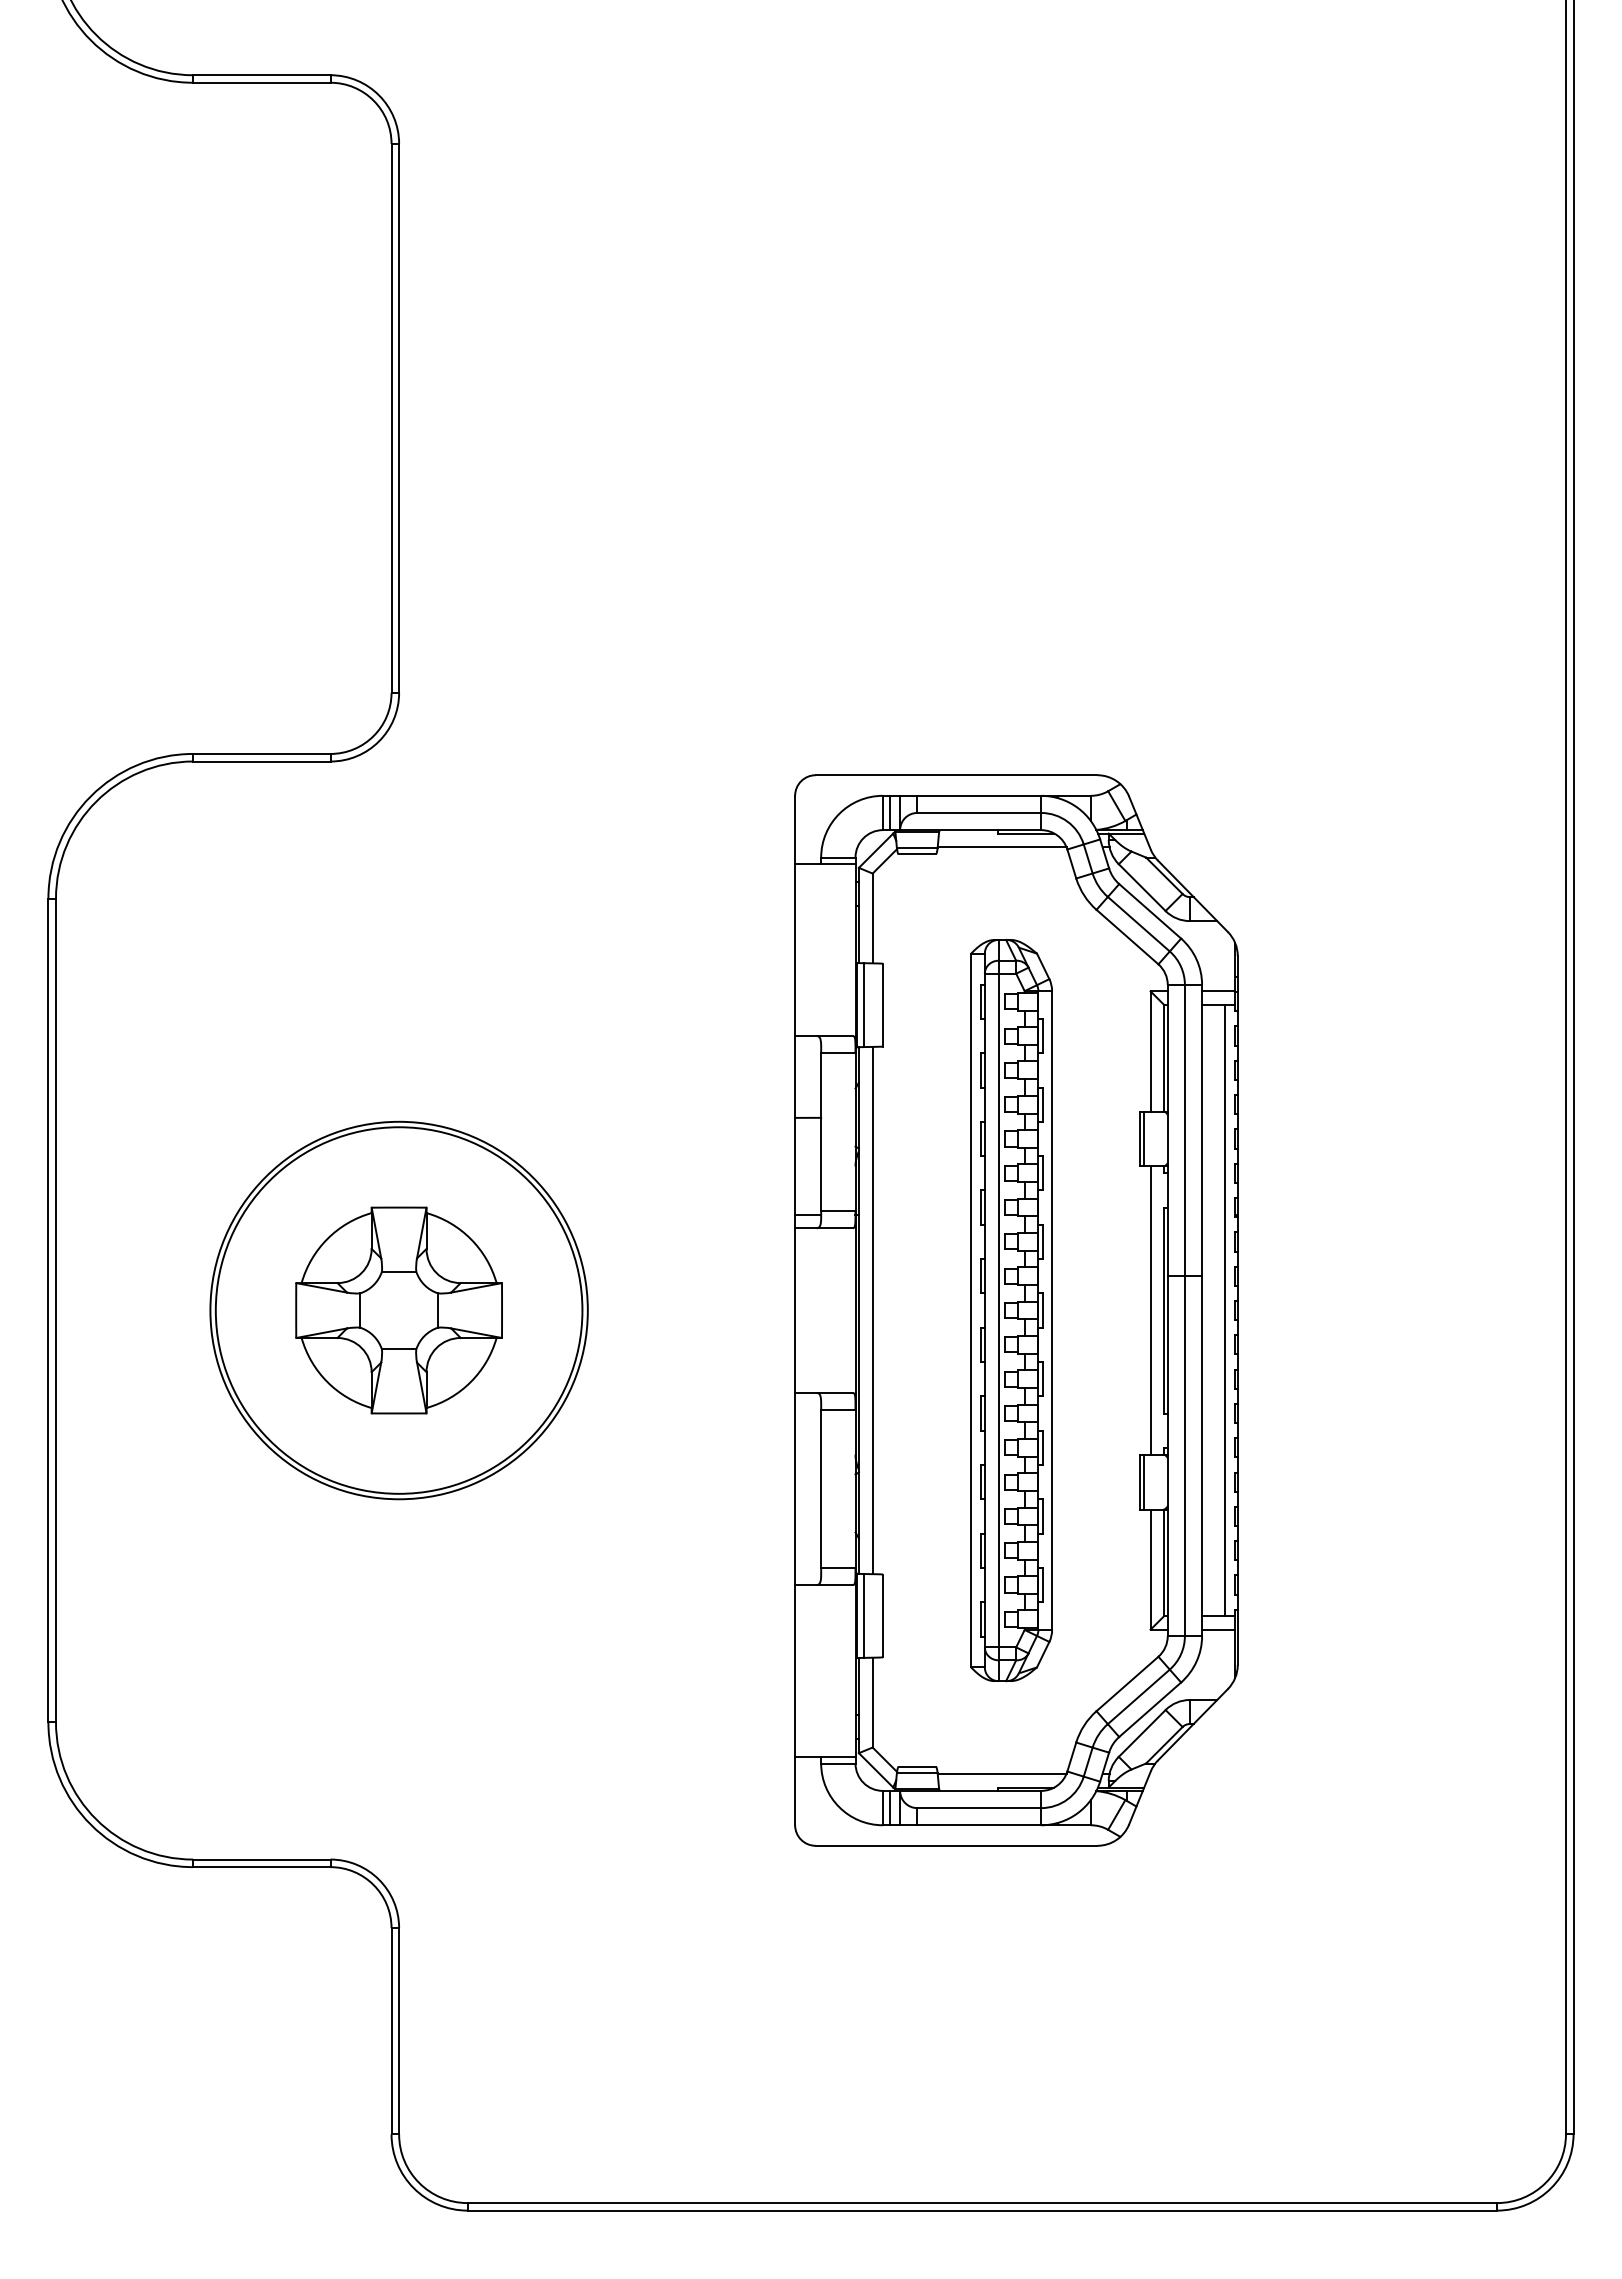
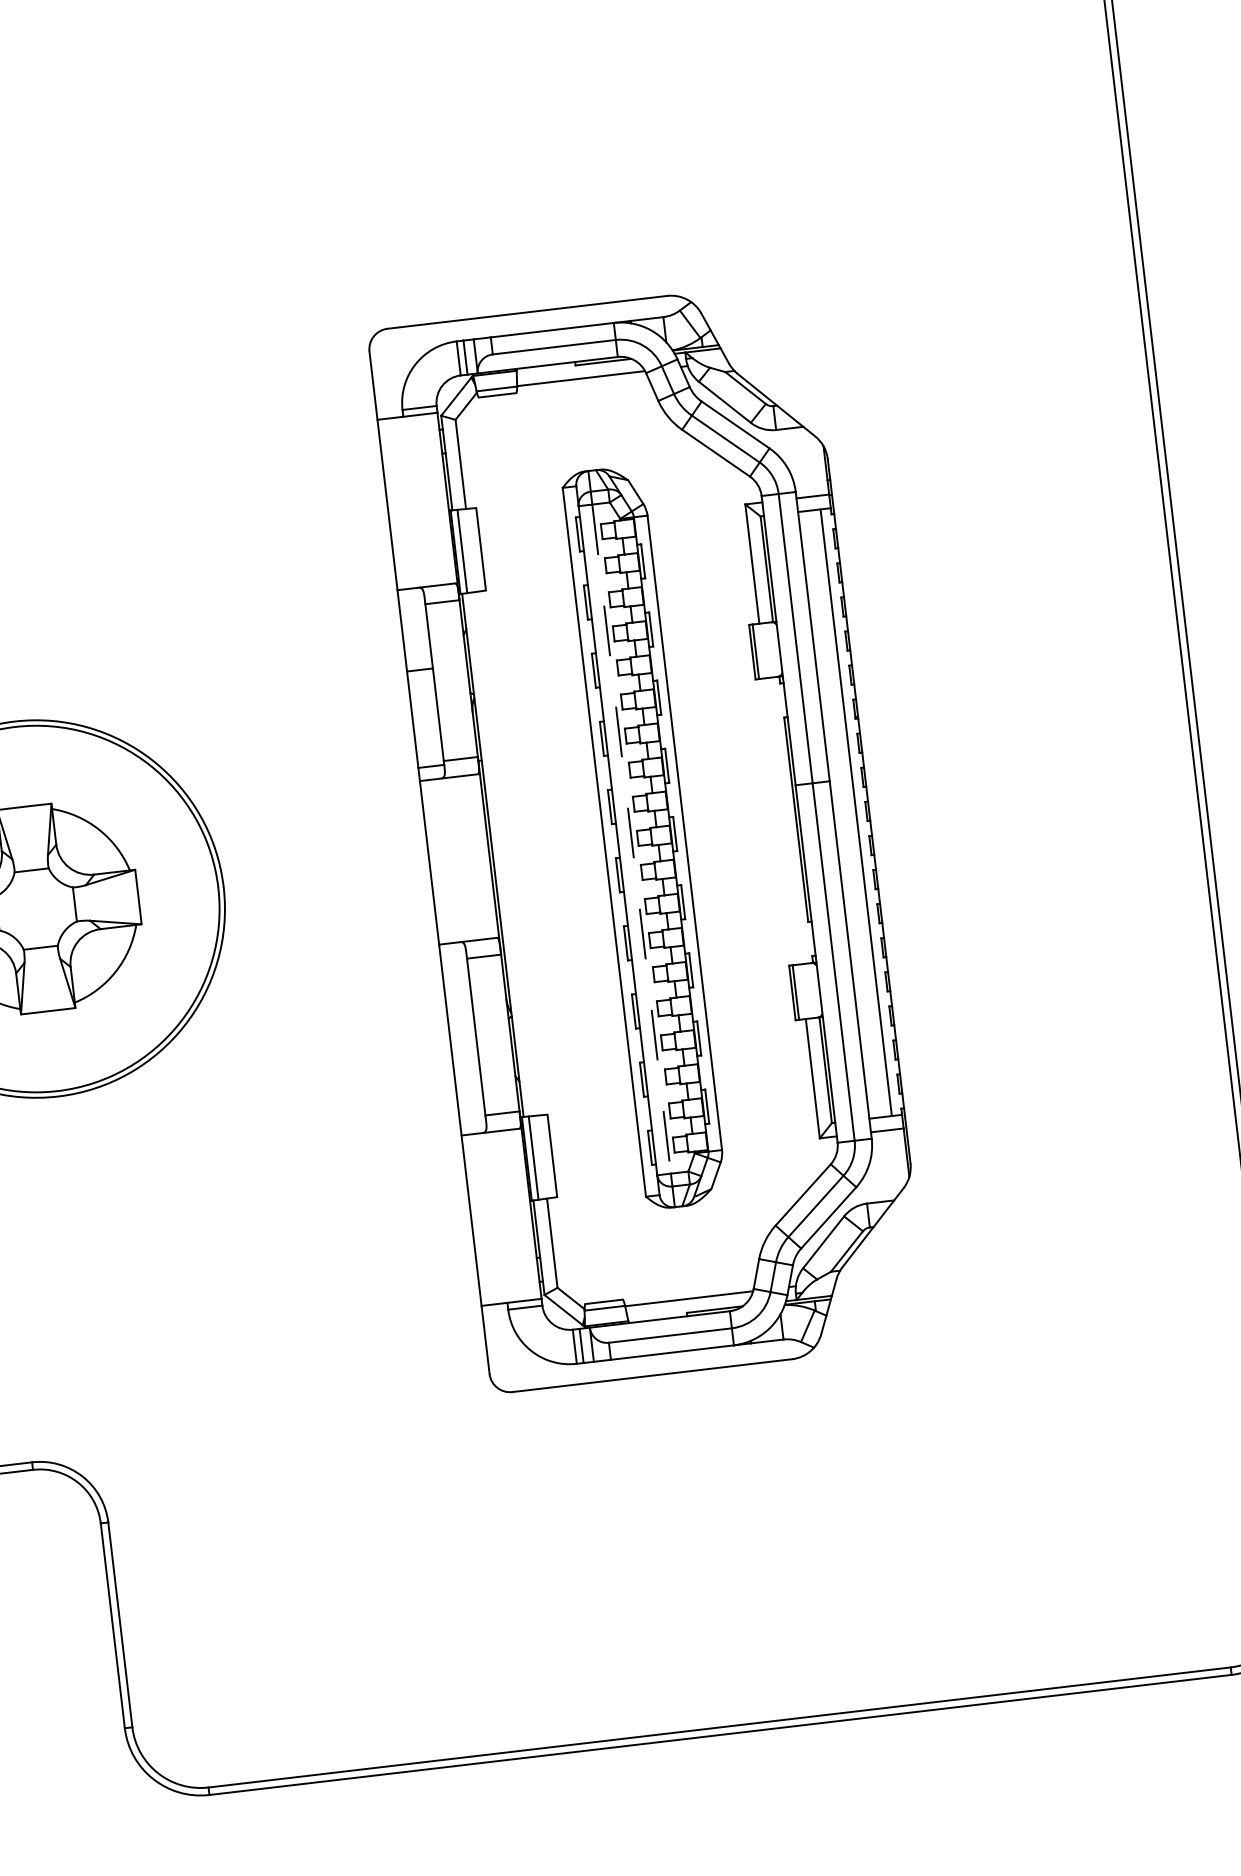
line: (872, 1310) -> (506, 853), removed
line: (998, 1310) -> (631, 839), solid -> dashed
line: (1150, 1310) -> (782, 821), removed

